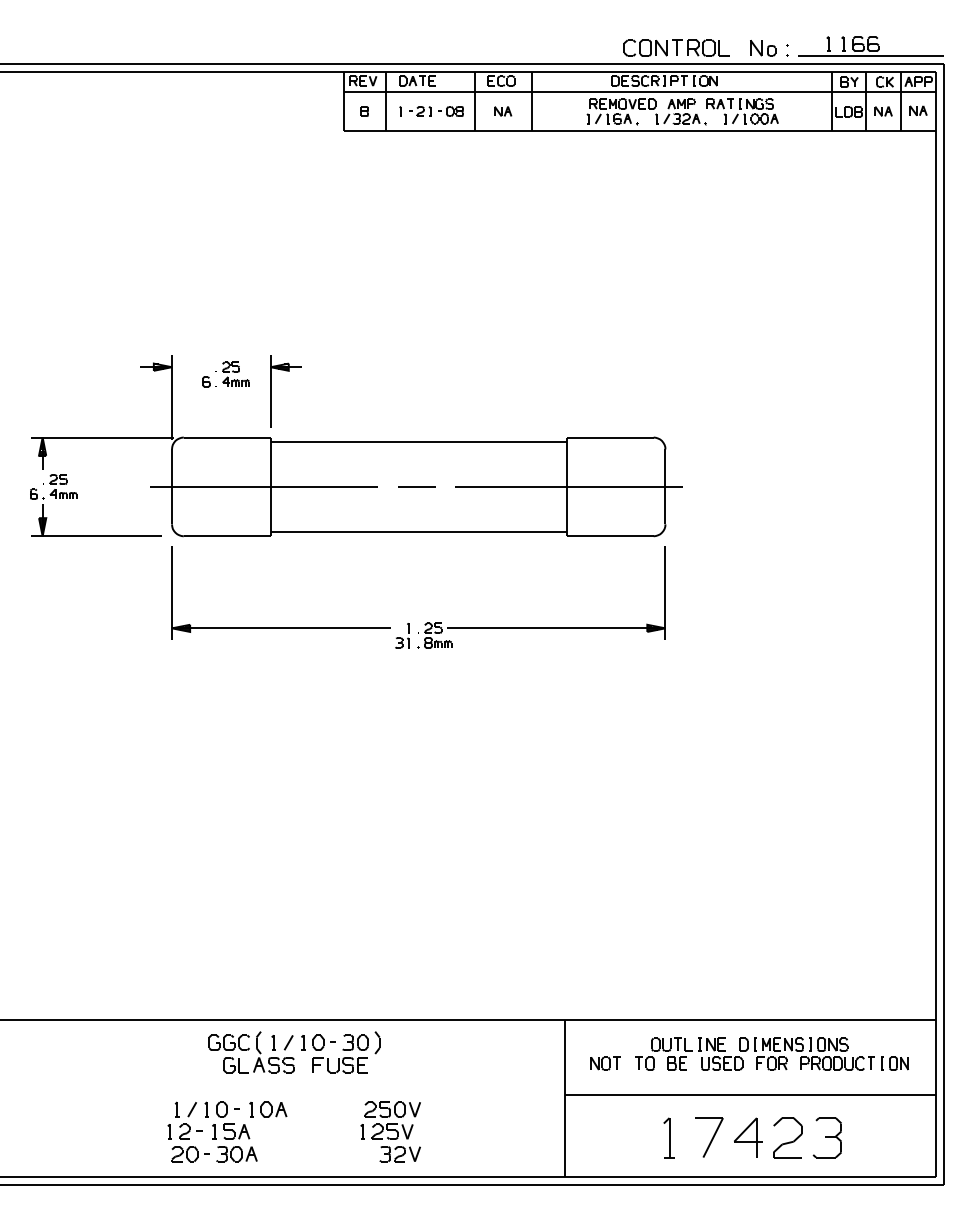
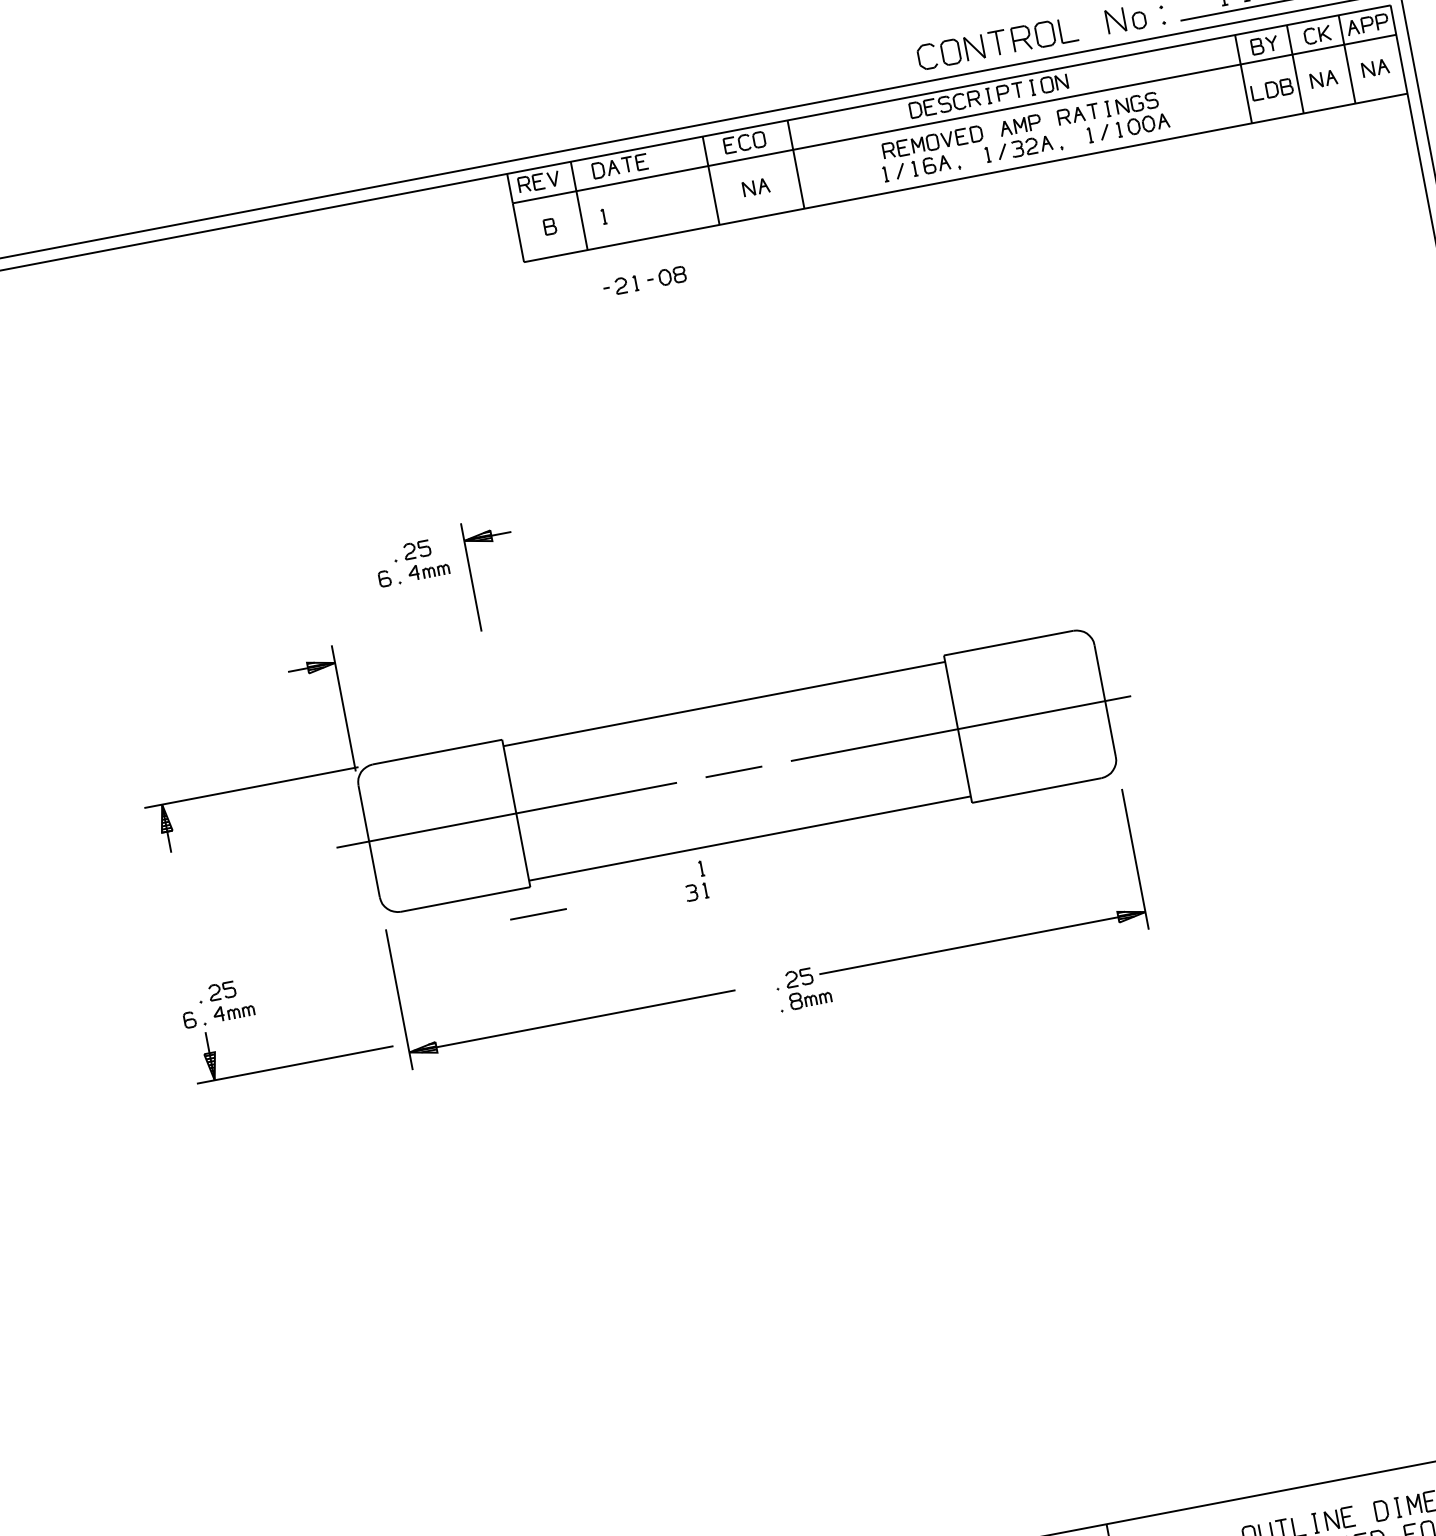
part: (436, 111) -> (644, 281), moved
part: (225, 374) -> (410, 562), moved
part: (271, 391) -> (472, 576), moved
part: (77, 498) -> (255, 1013), moved
line: (272, 554) -> (538, 913), added
part: (402, 635) -> (694, 880), moved

